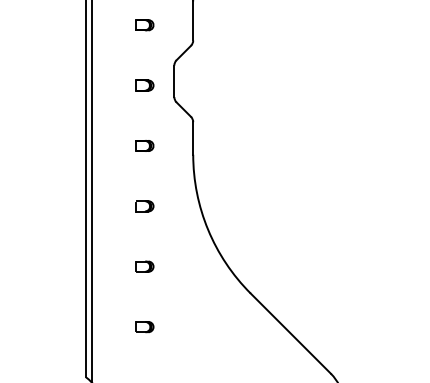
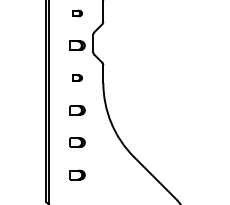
part: (144, 85) -> (77, 45), size x1.6
part: (144, 206) -> (77, 110), size x1.6
part: (144, 266) -> (77, 142), size x1.6
part: (144, 325) -> (77, 174), size x1.6

